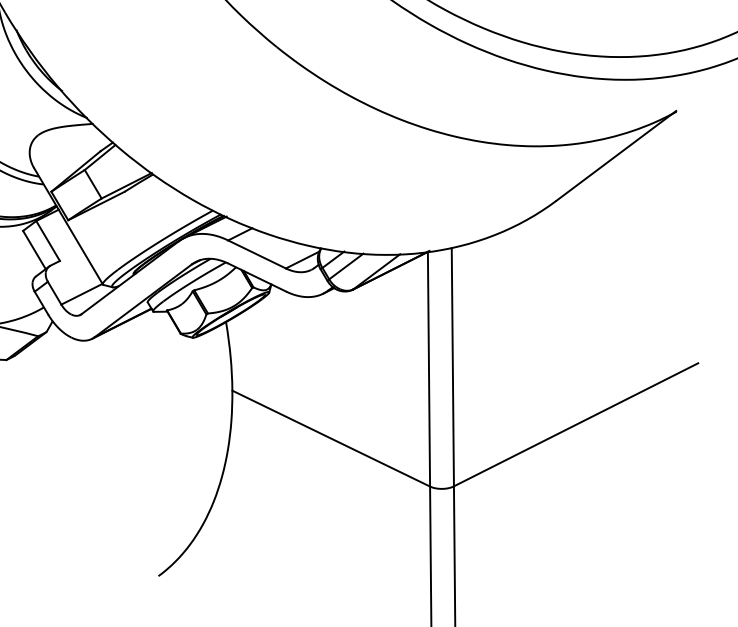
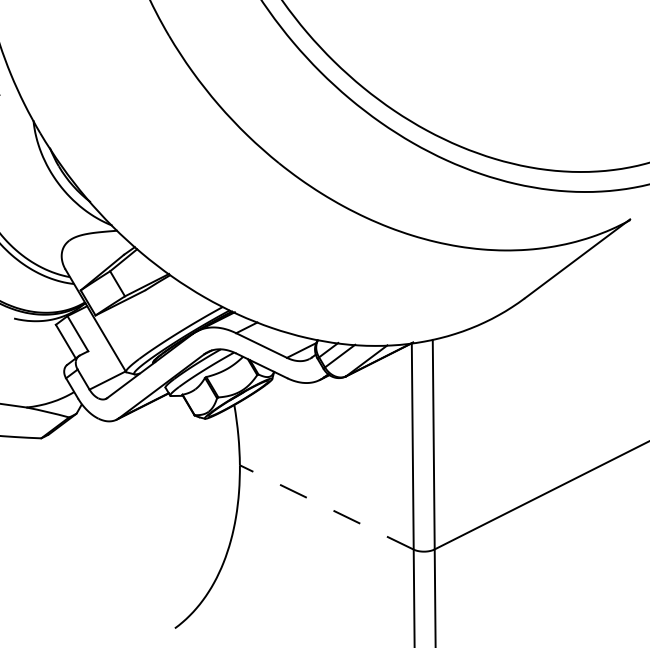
line: (330, 438) -> (326, 507), solid -> dashed

